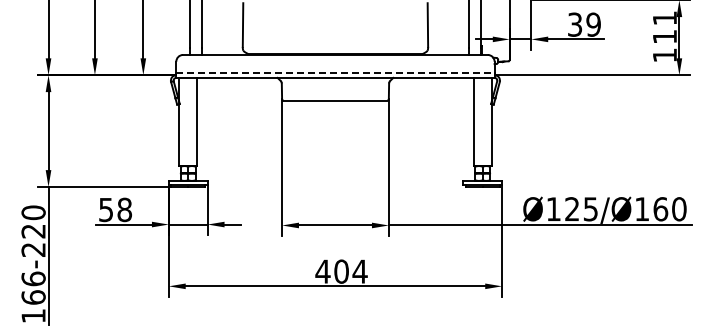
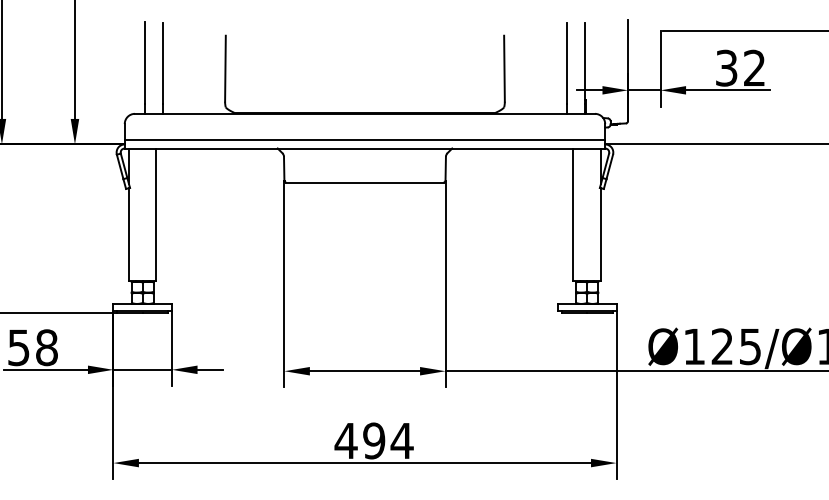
text: (593, 24) -> (754, 67), 39 -> 32
line: (335, 72) -> (365, 140), dashed -> solid
text: (341, 271) -> (374, 440), 404 -> 494

